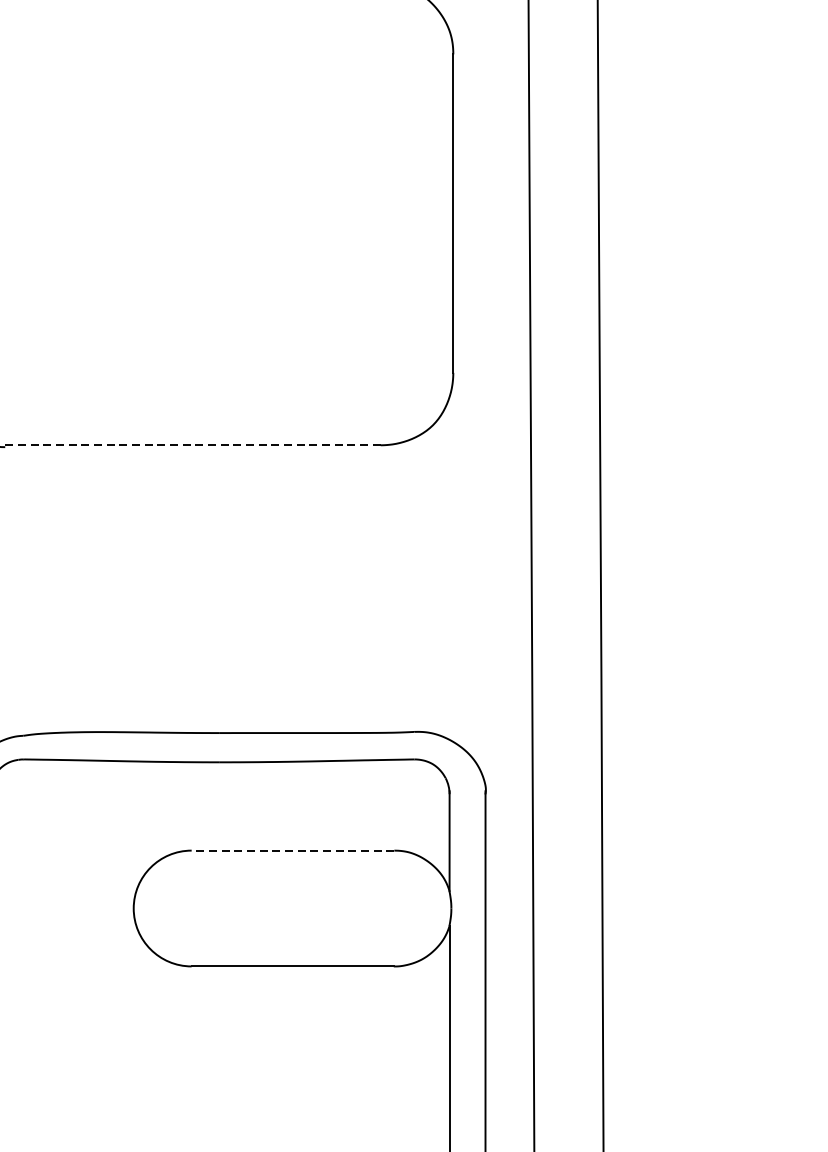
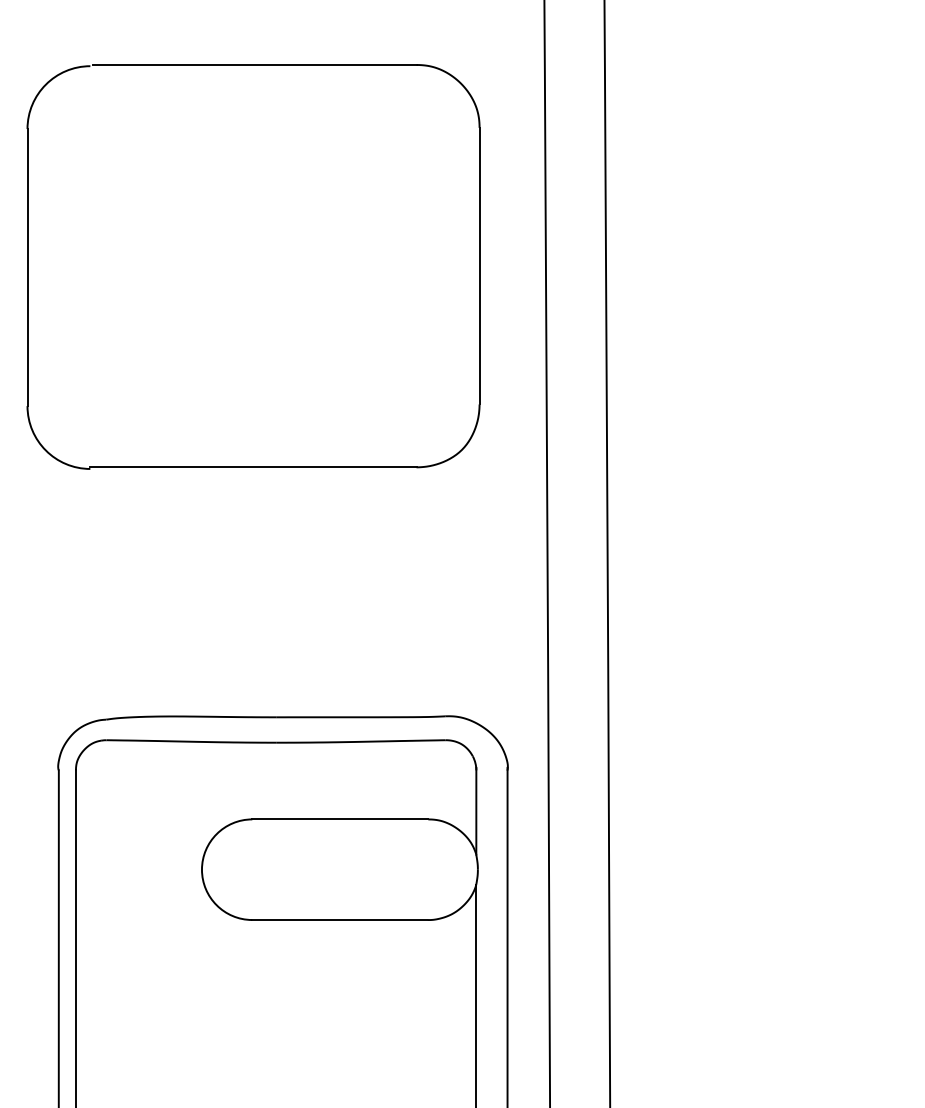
line: (191, 445) -> (252, 467), dashed -> solid
line: (292, 850) -> (339, 819), dashed -> solid

